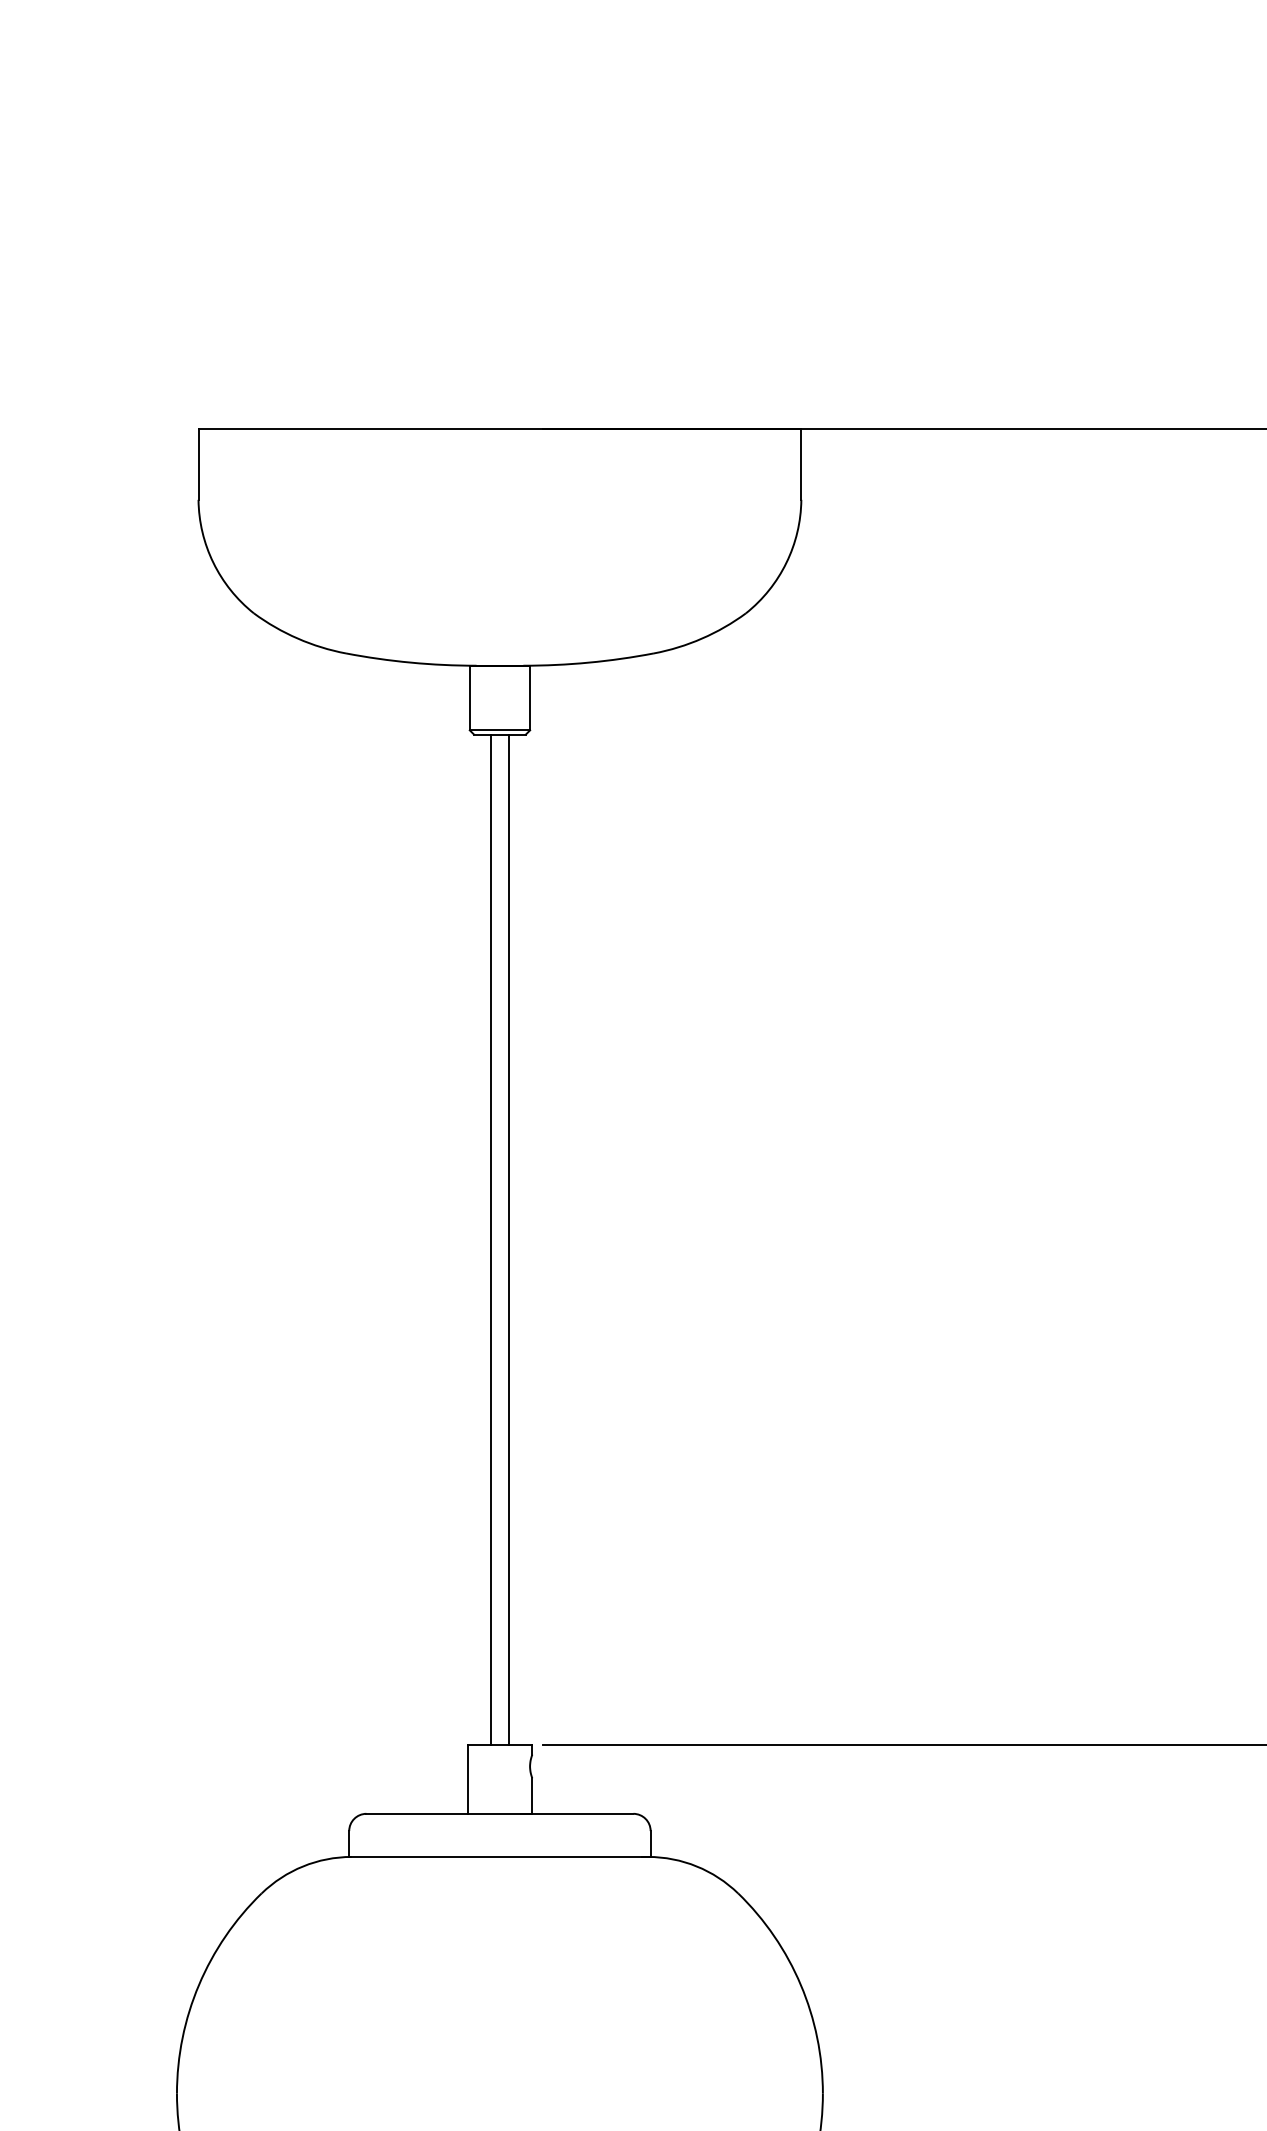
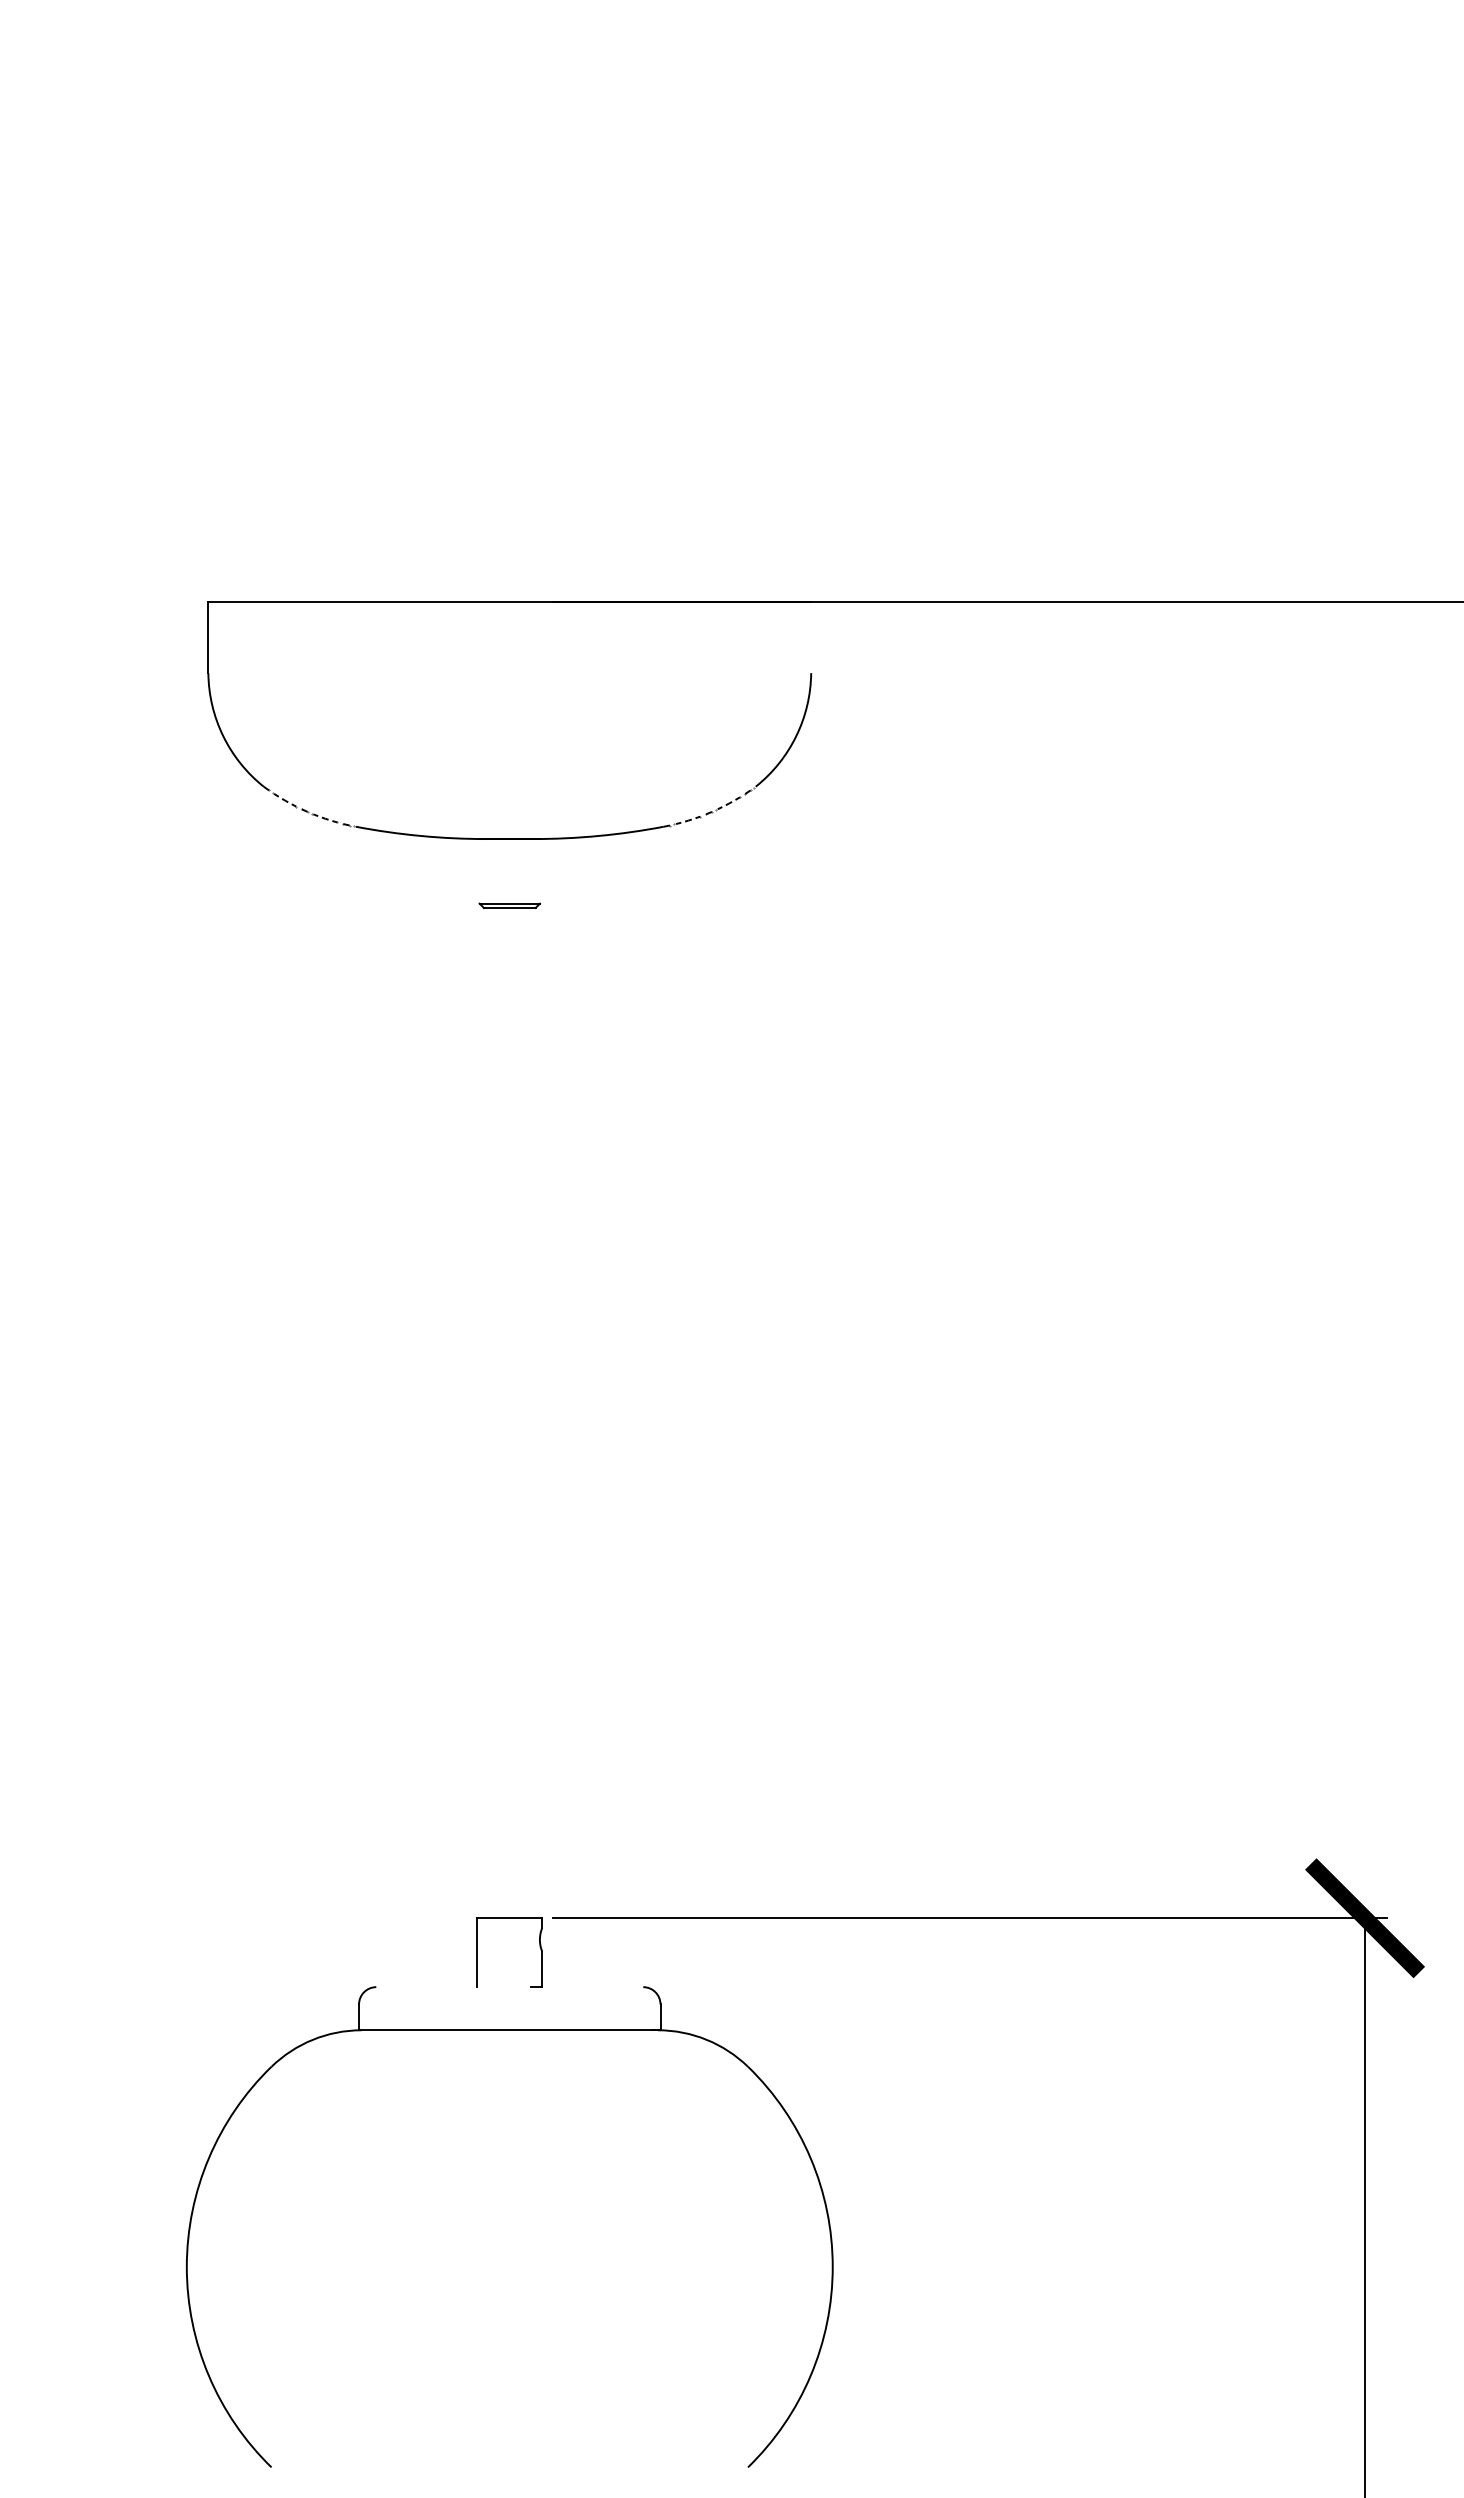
line: (801, 464) -> (811, 637), removed
arc: (297, 638) -> (307, 811), solid -> dashed
arc: (701, 638) -> (711, 811), solid -> dashed
line: (469, 698) -> (479, 871), removed
line: (529, 698) -> (539, 871), removed
line: (490, 1239) -> (500, 1412), removed
line: (508, 1239) -> (518, 1412), removed
line: (499, 1814) -> (509, 1987), removed

